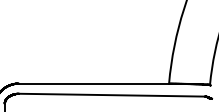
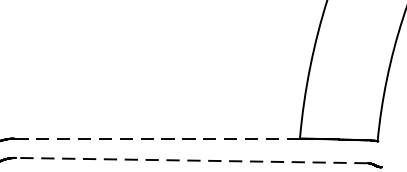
line: (94, 83) -> (158, 138), solid -> dashed
line: (112, 95) -> (192, 161), solid -> dashed

